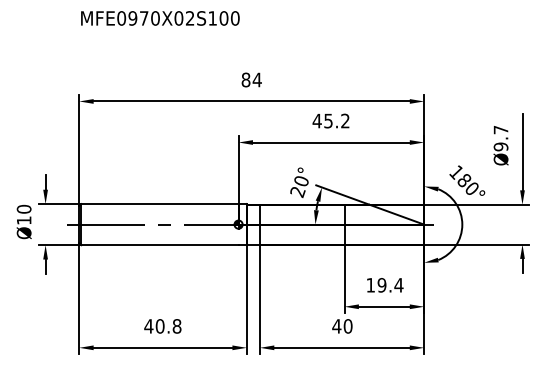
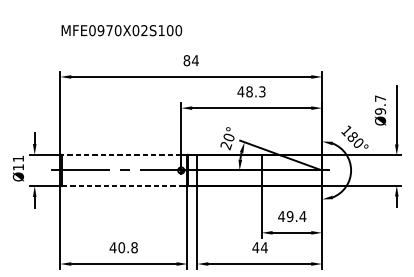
text: (160, 18) -> (121, 30), moved
text: (336, 120) -> (255, 91), 45.2 -> 48.3
line: (159, 204) -> (121, 155), solid -> dashed
text: (23, 208) -> (17, 158), Ø10 -> Ø11
line: (159, 245) -> (121, 186), solid -> dashed
text: (370, 285) -> (281, 216), 19.4 -> 49.4
text: (347, 326) -> (263, 247), 40 -> 44

